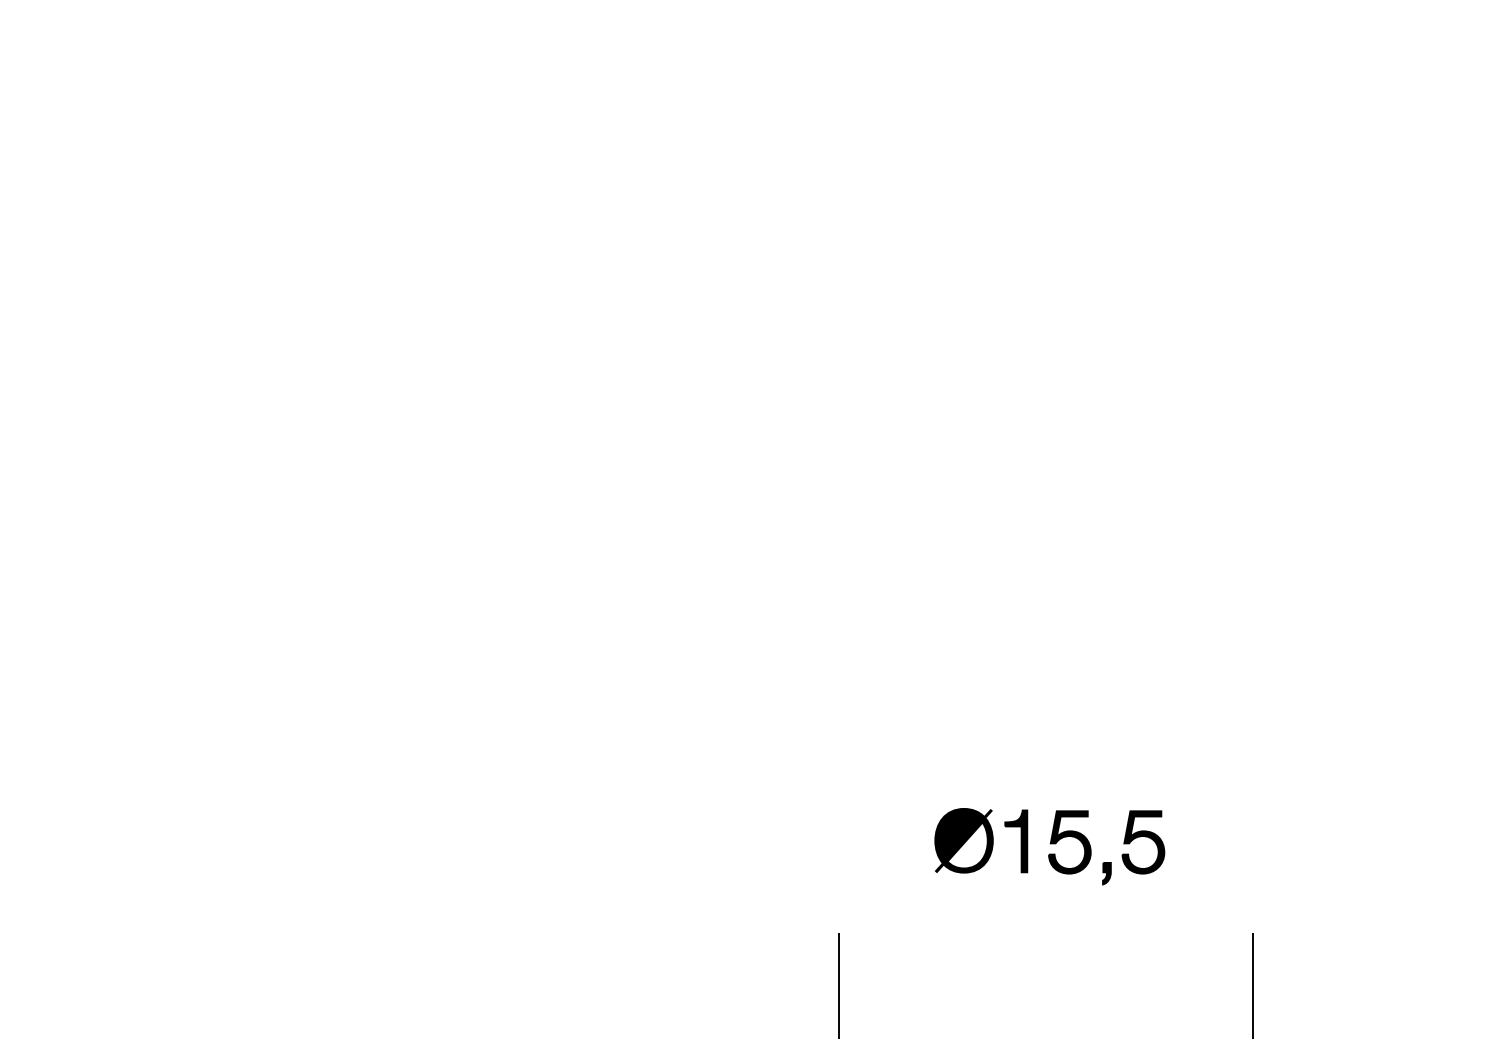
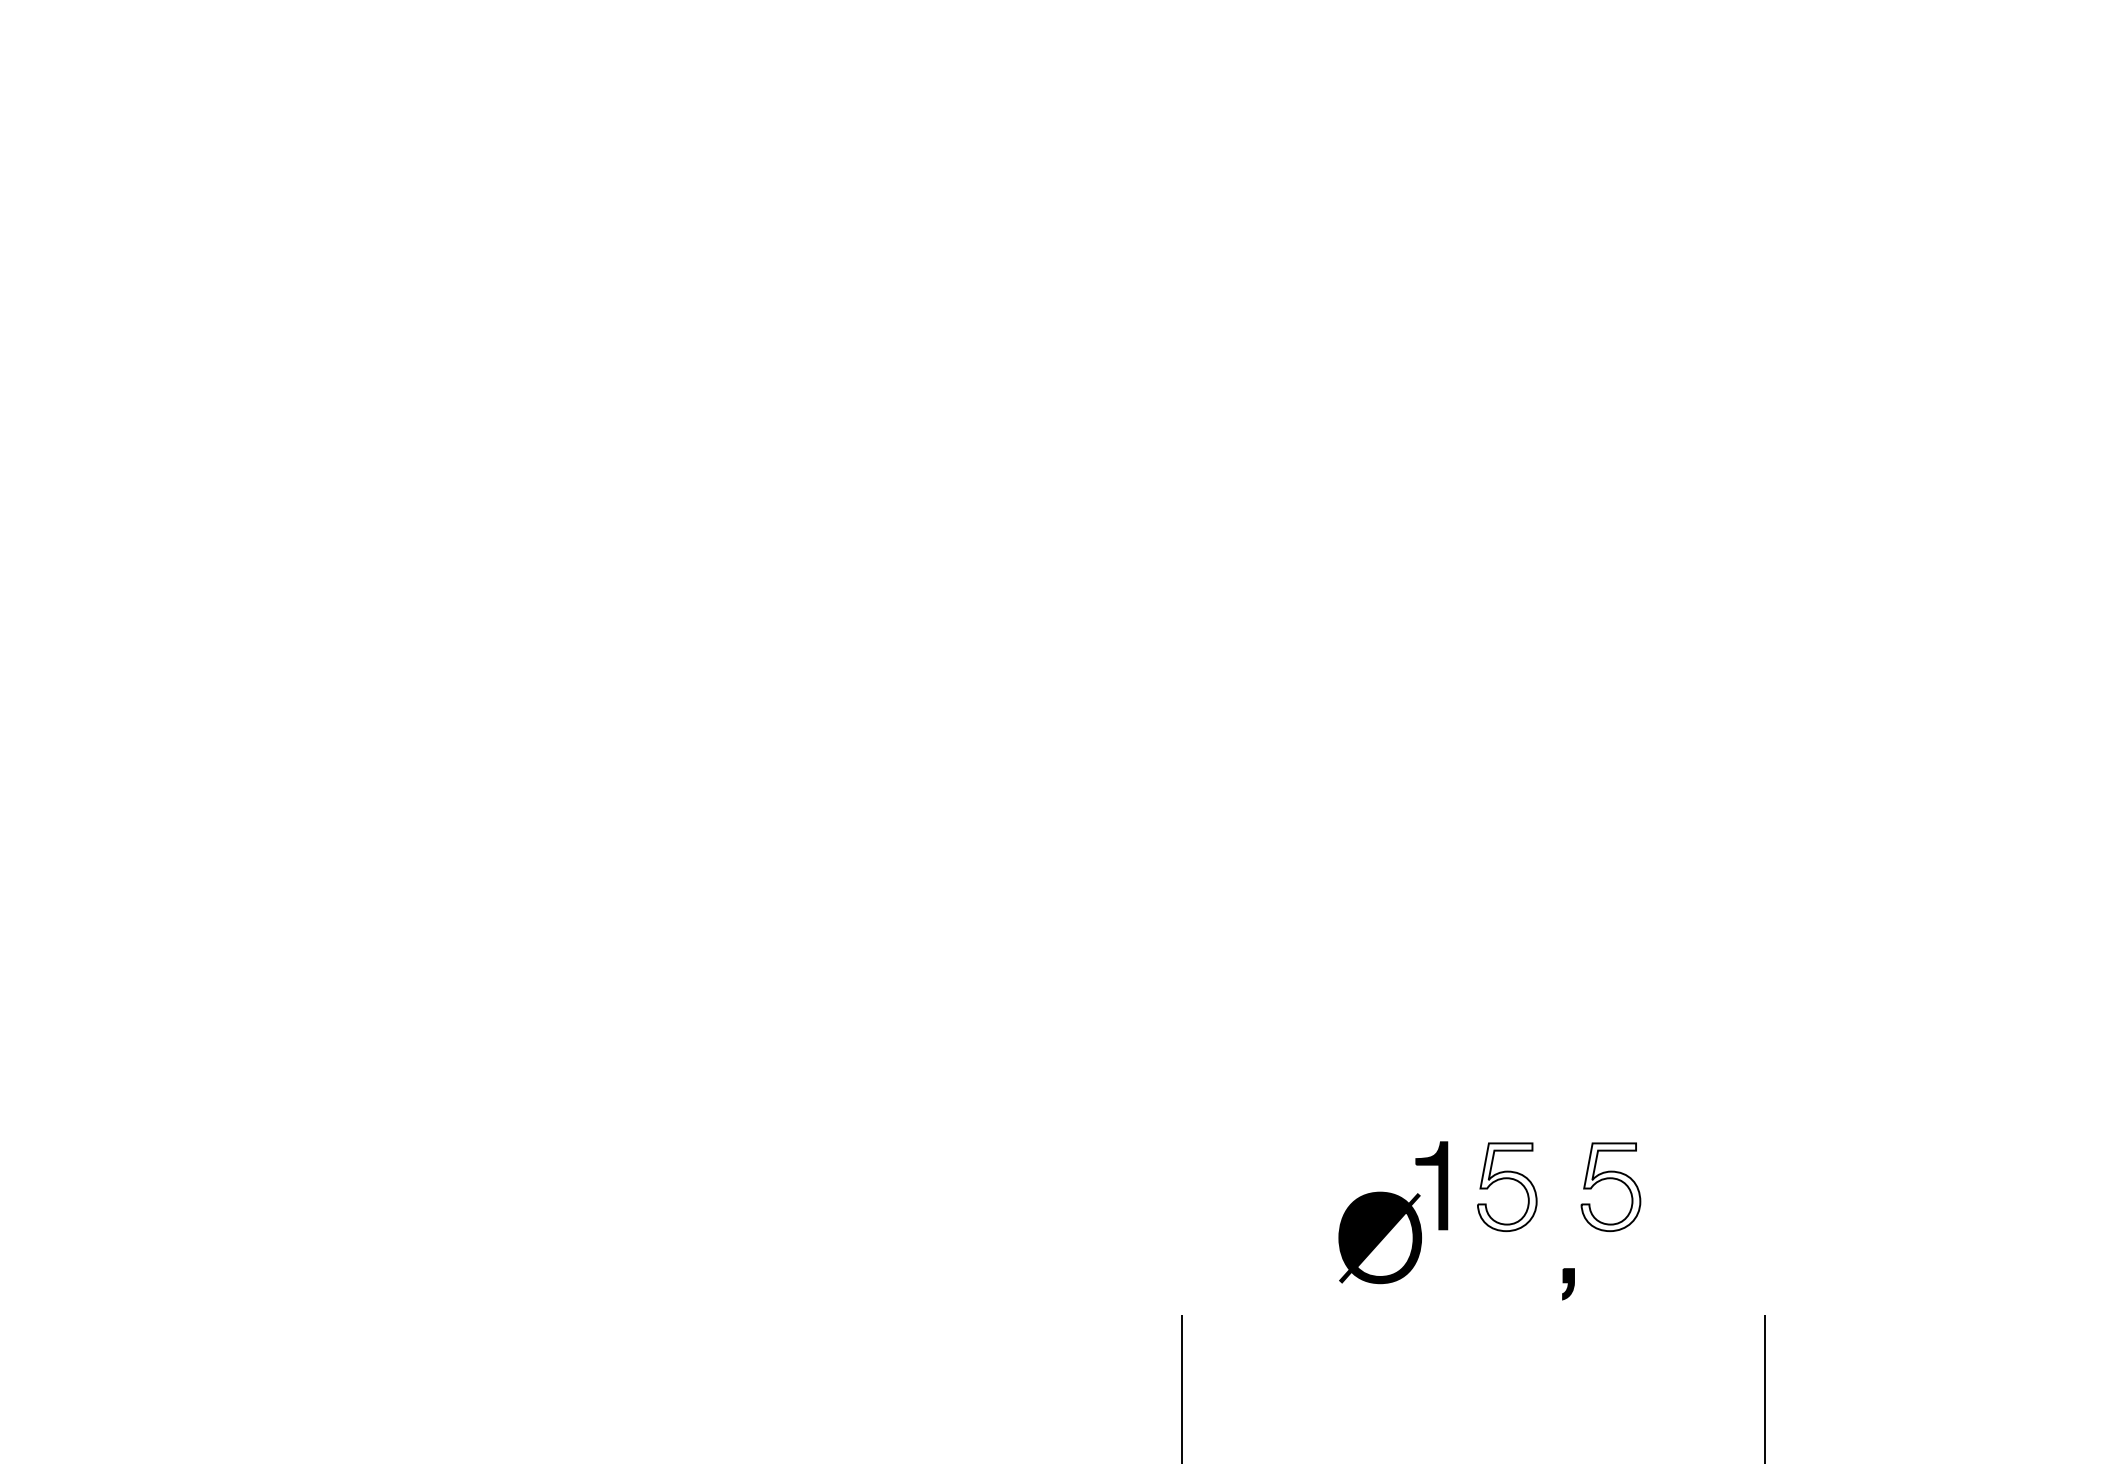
part: (963, 840) -> (1379, 1237), moved
fill: (1069, 842) -> (1506, 1187), removed
fill: (1143, 842) -> (1610, 1187), removed
part: (1106, 873) -> (1568, 1284), moved

